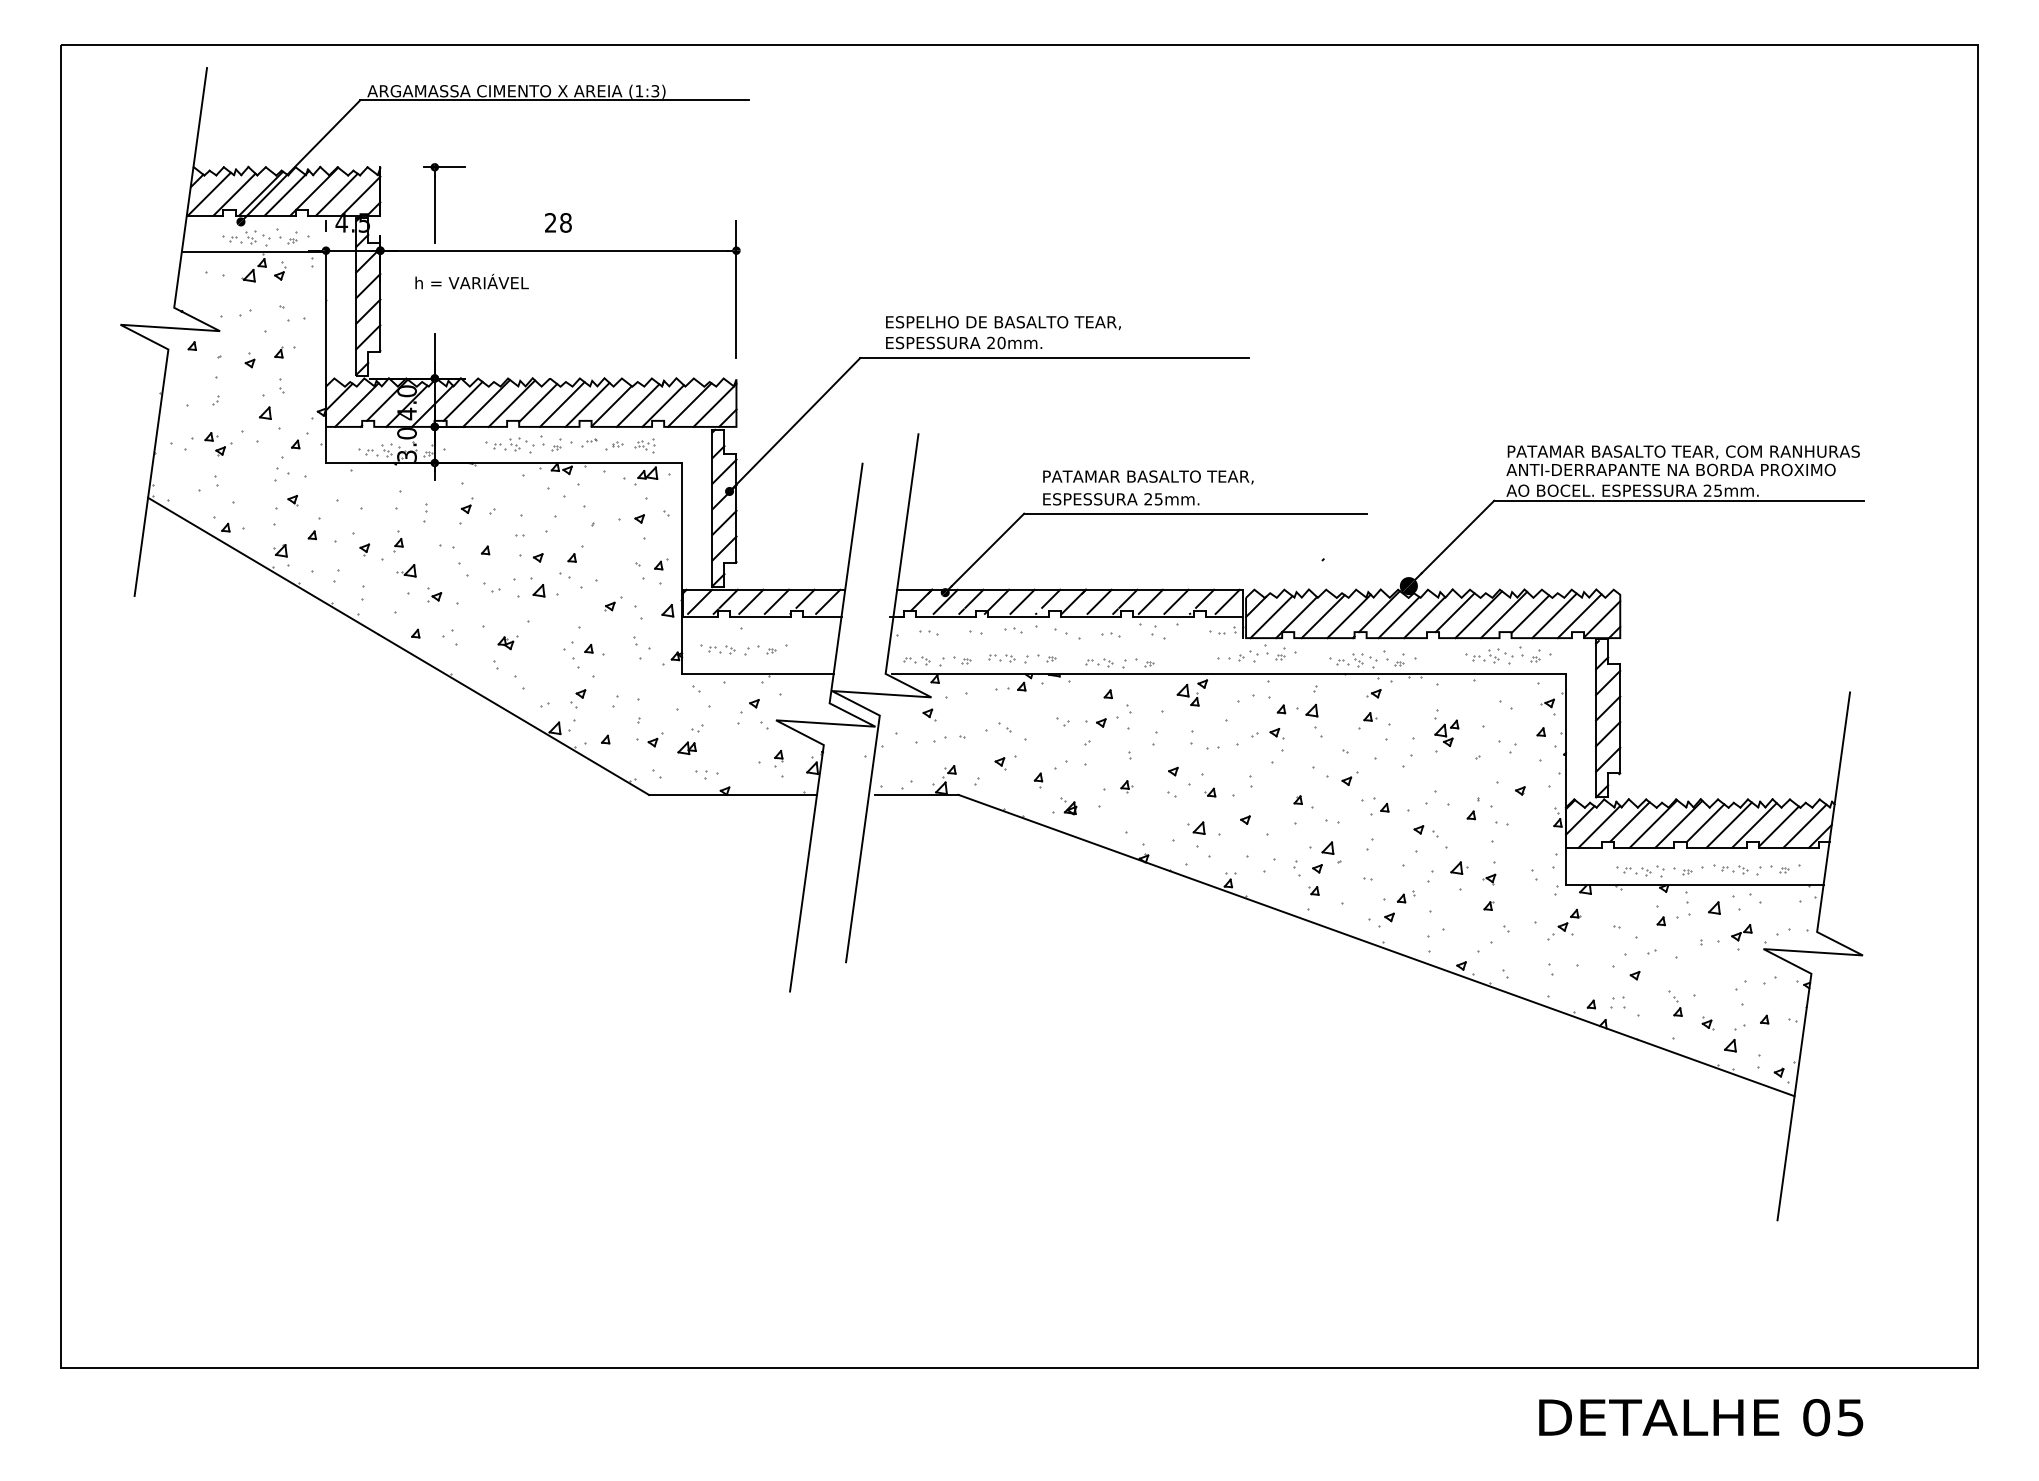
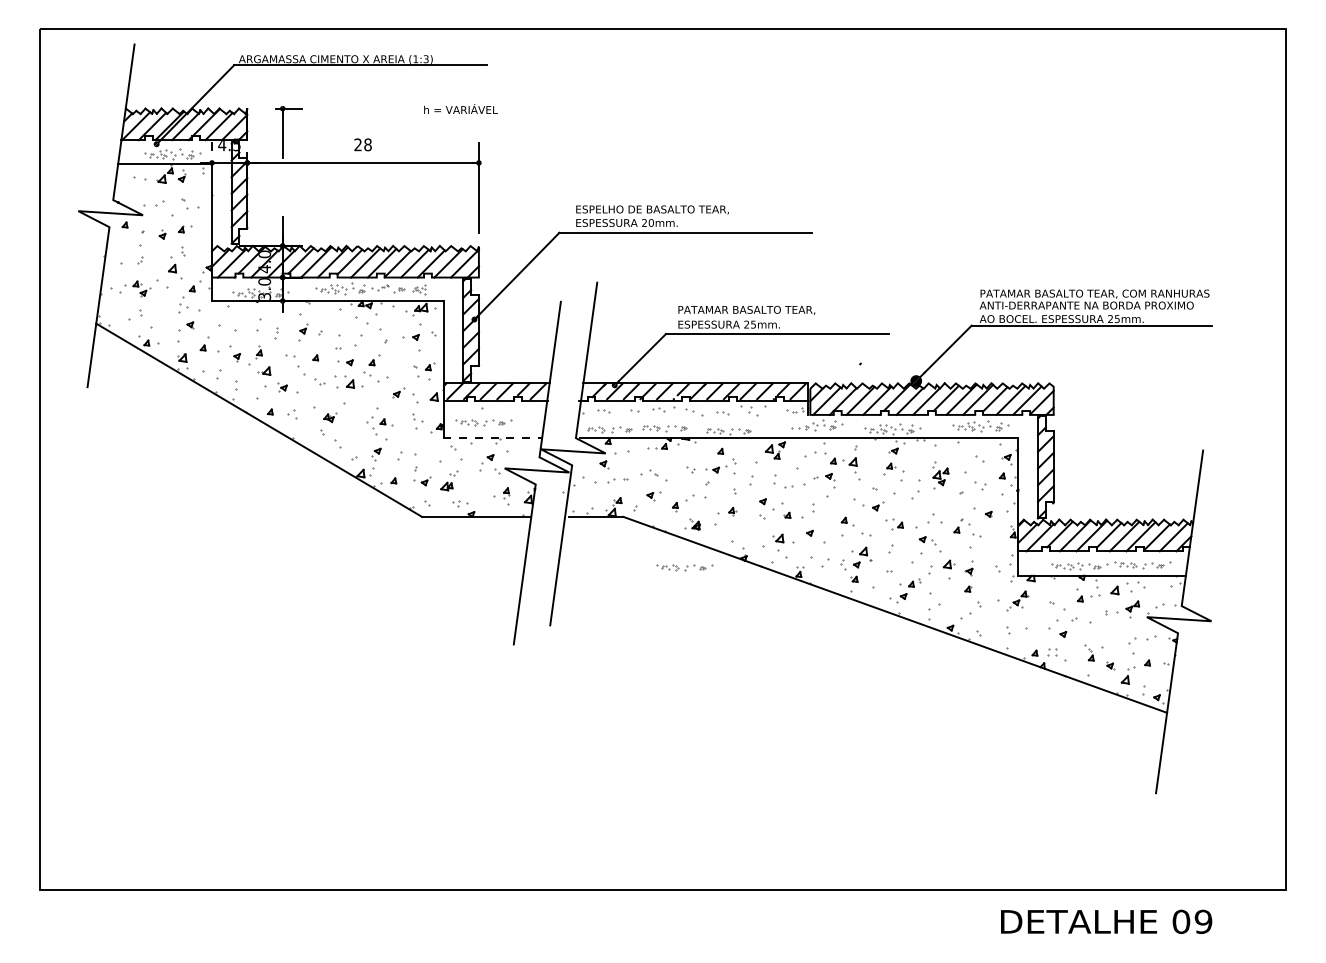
text: (471, 280) -> (460, 108), moved
line: (758, 674) -> (493, 438), solid -> dashed
part: (1052, 872) -> (684, 567), added
text: (1850, 1417) -> (1203, 921), 05 -> 09

